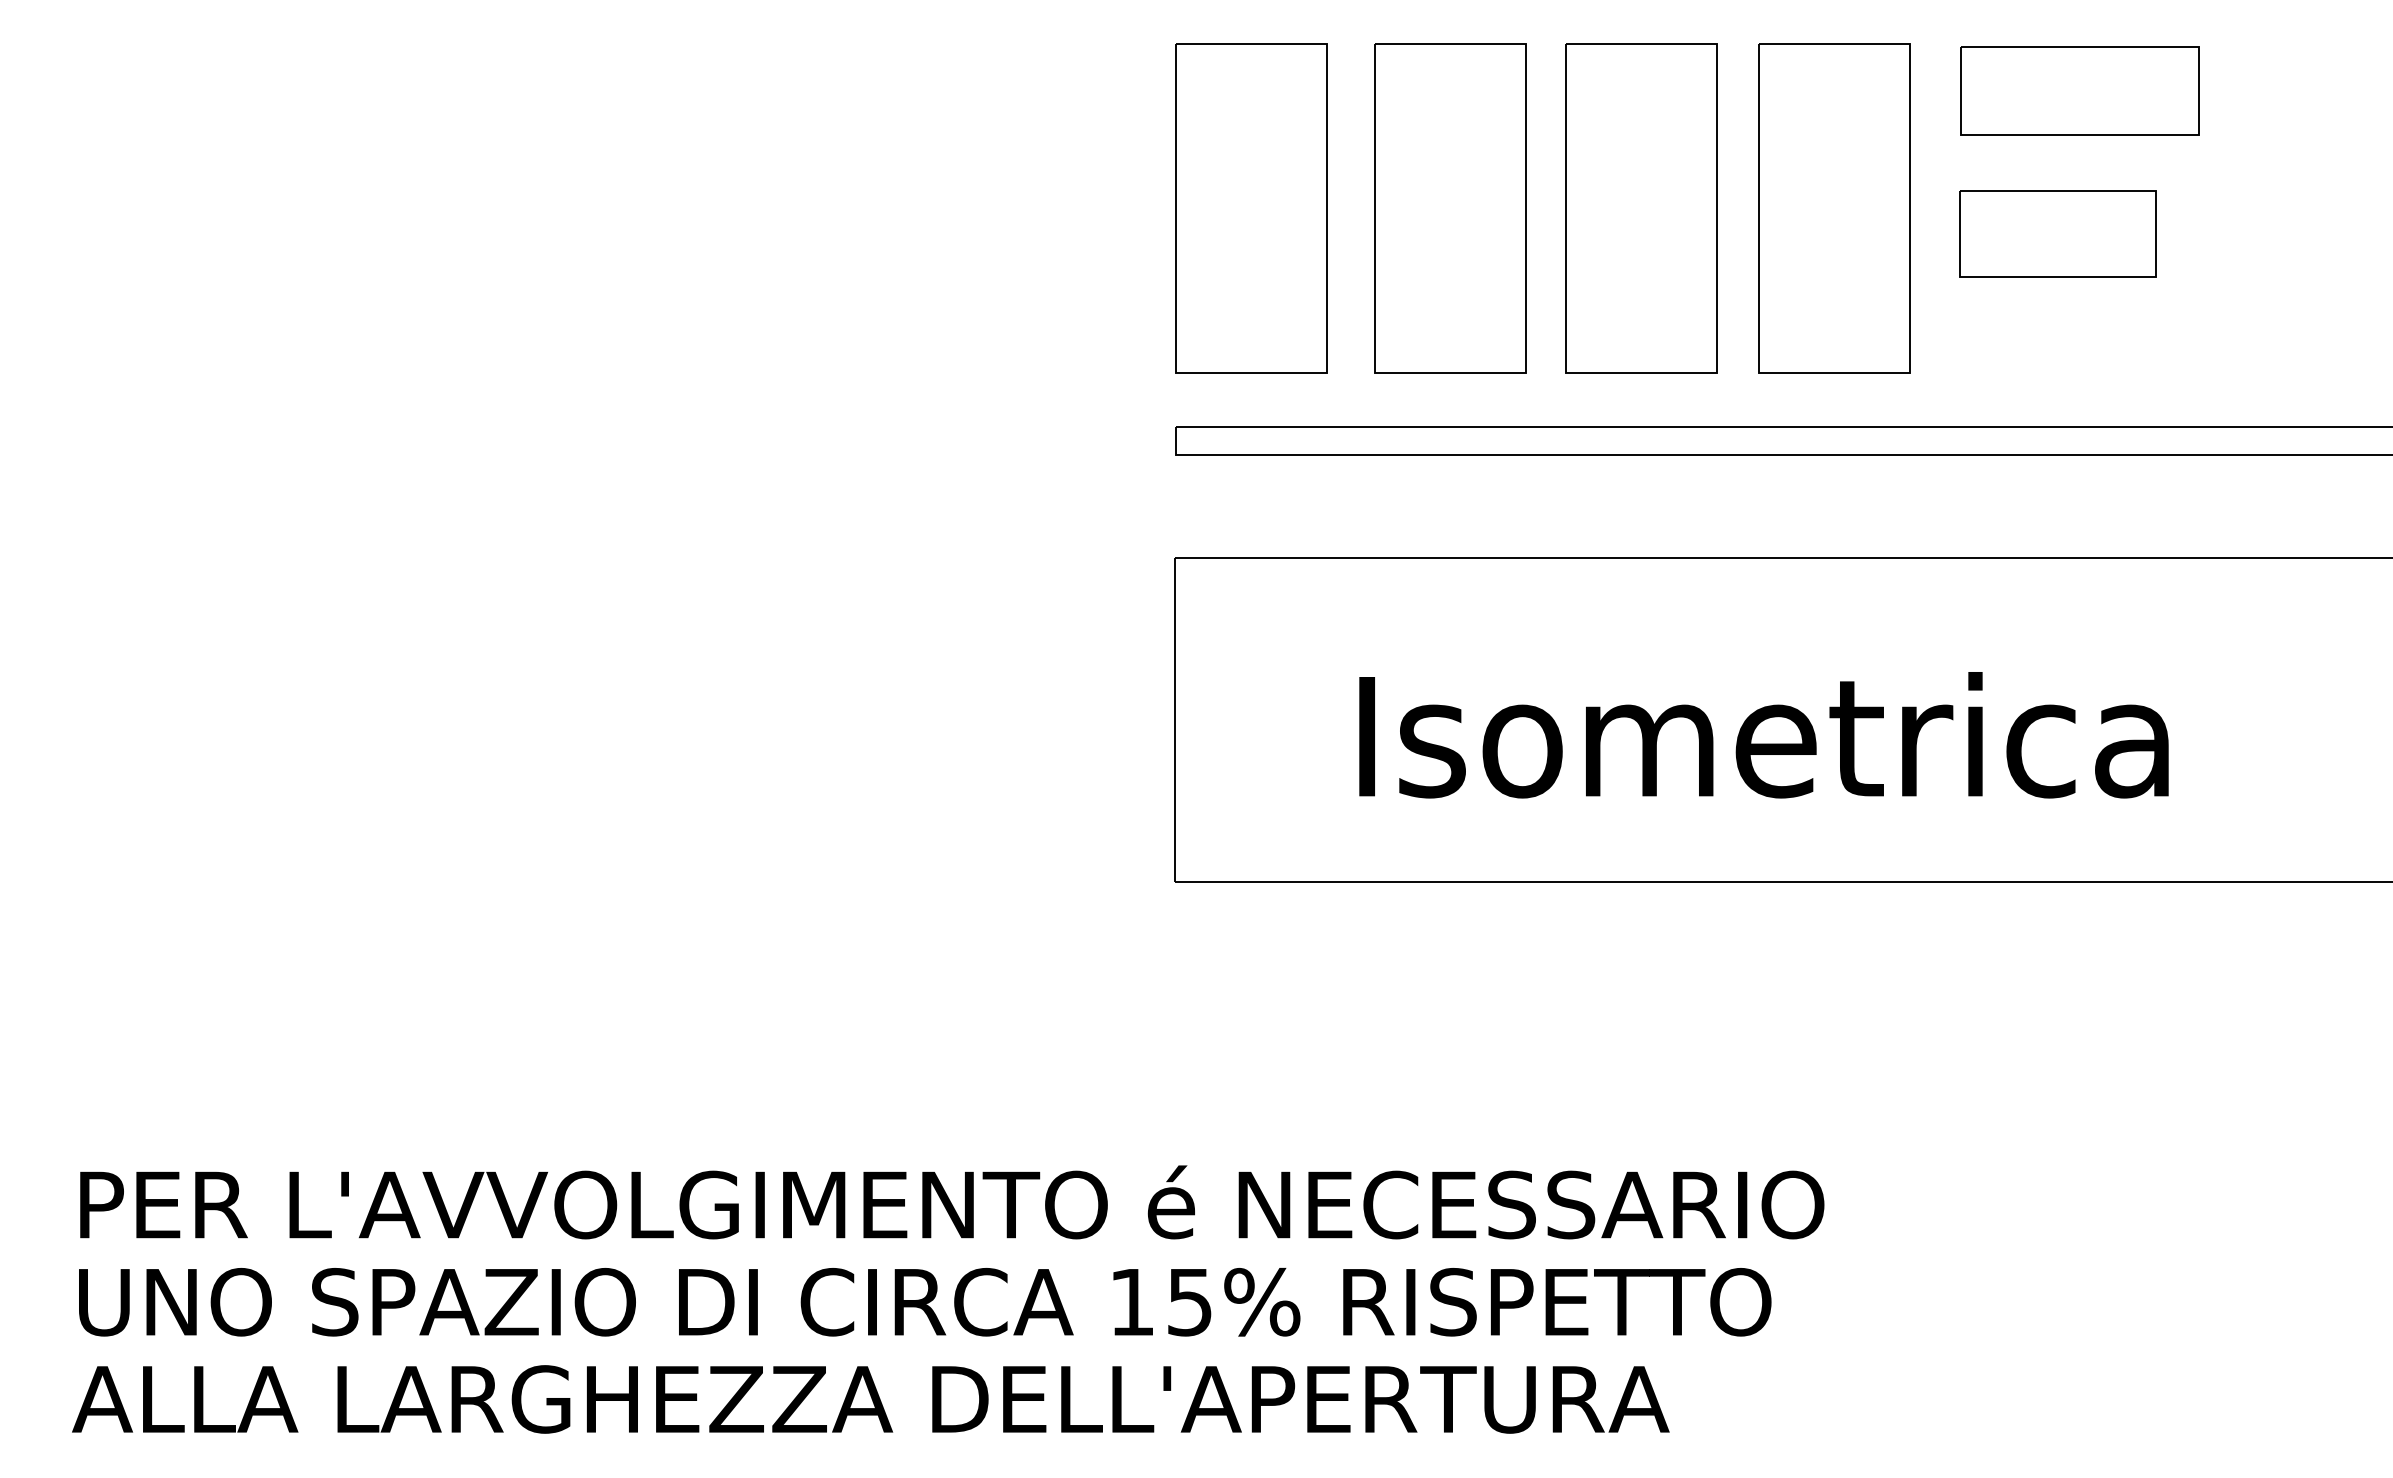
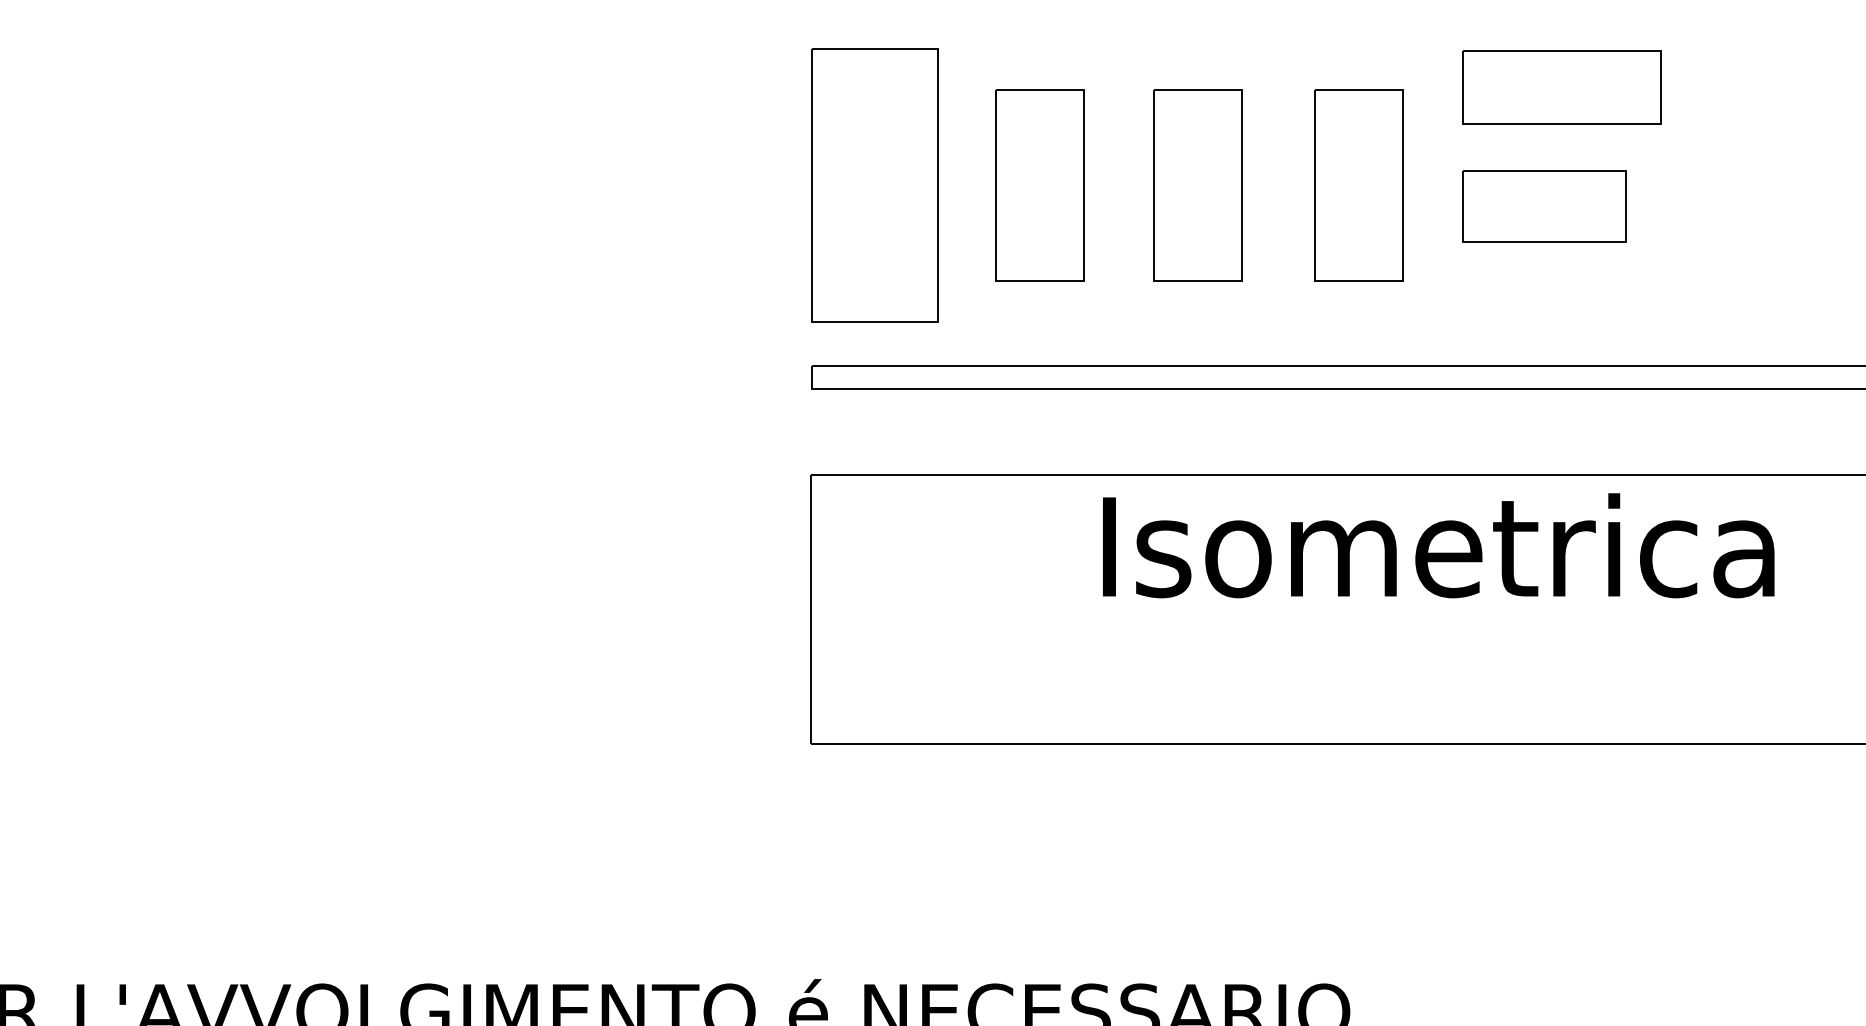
part: (1450, 208) -> (1040, 185), size x0.7
part: (1641, 208) -> (1198, 185), size x0.7
part: (1834, 208) -> (1358, 185), size x0.7
text: (1763, 735) -> (1438, 545), moved

